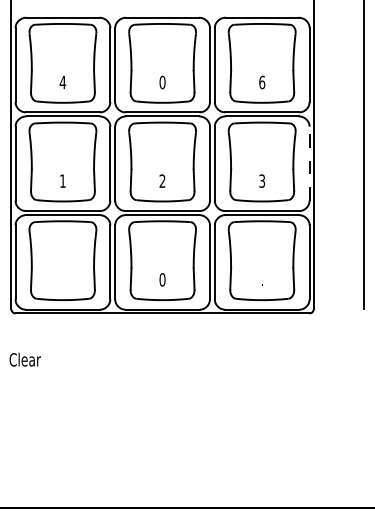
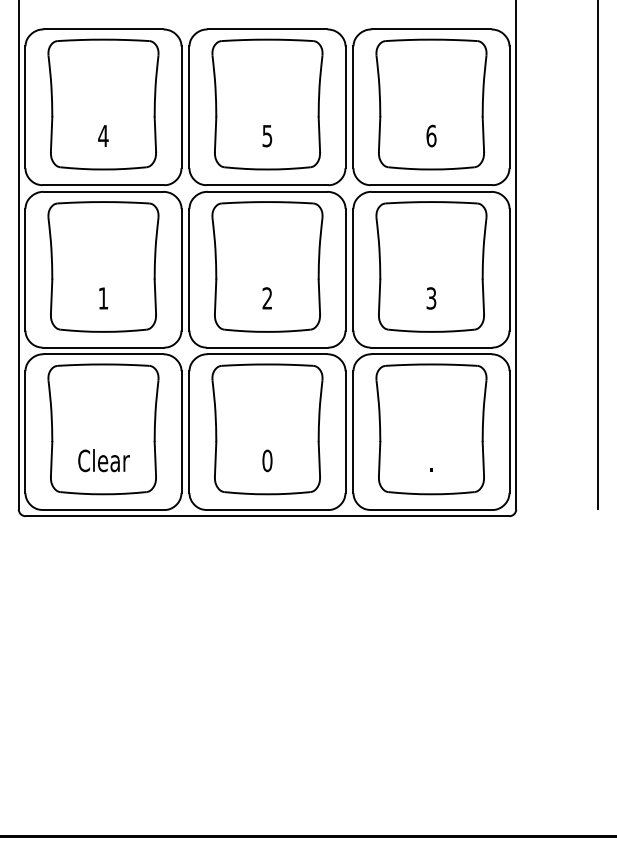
text: (162, 82) -> (267, 136), 0 -> 5
line: (309, 163) -> (509, 269), dashed -> solid
text: (24, 359) -> (102, 460), moved

